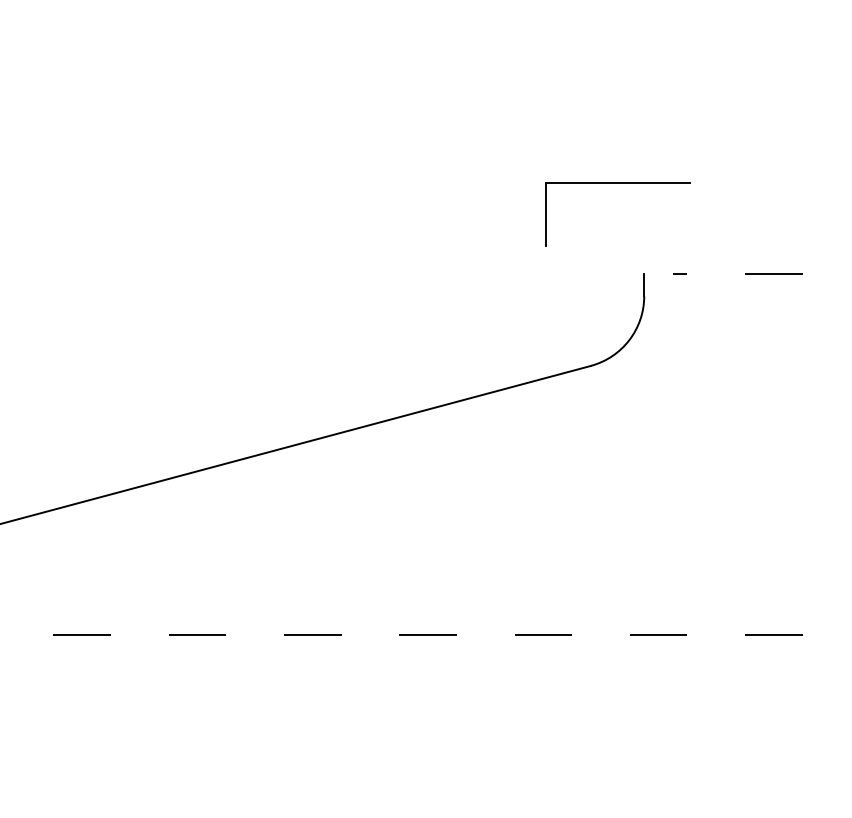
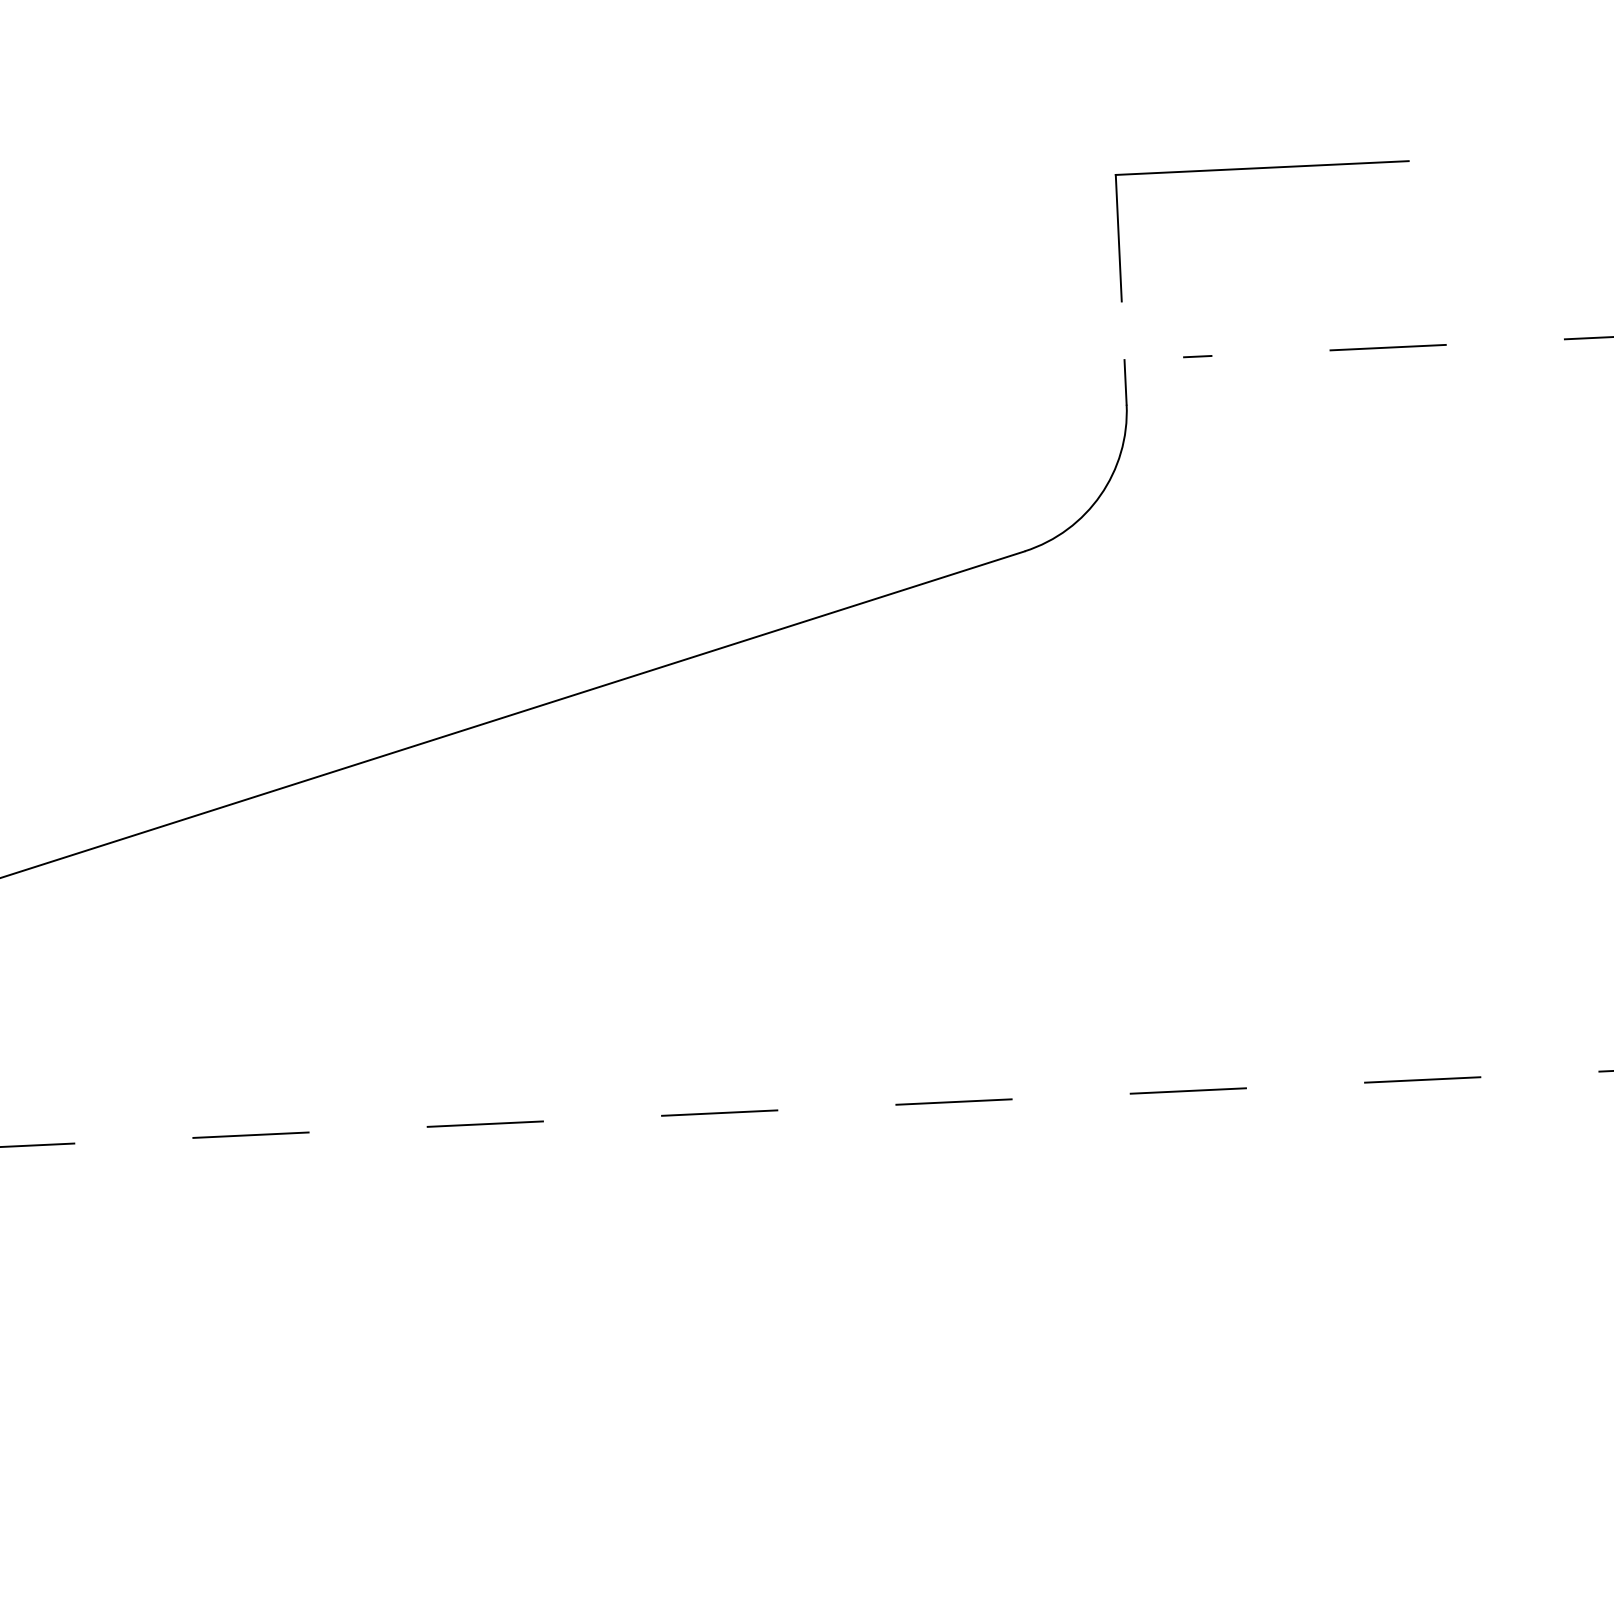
part: (617, 183) -> (1260, 168), moved

